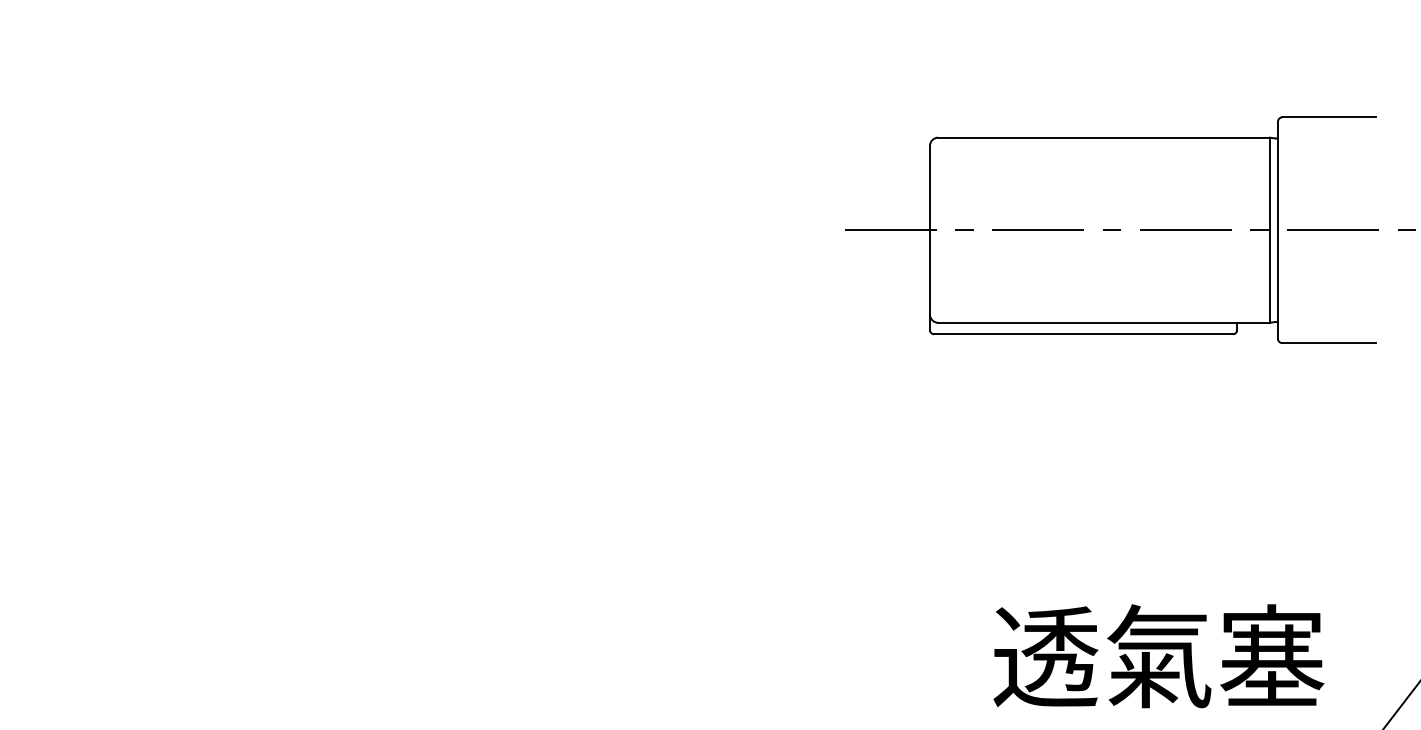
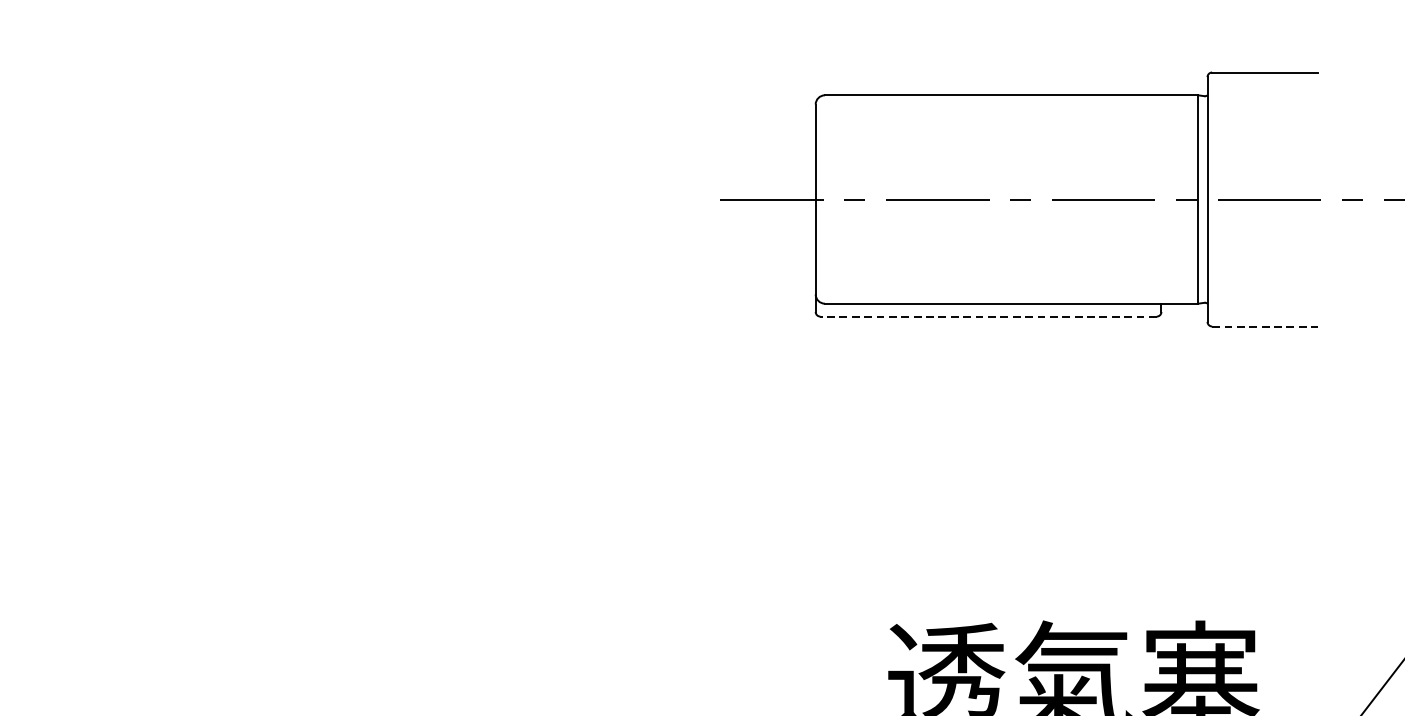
line: (1083, 334) -> (988, 316), solid -> dashed
line: (1329, 343) -> (1265, 326), solid -> dashed

